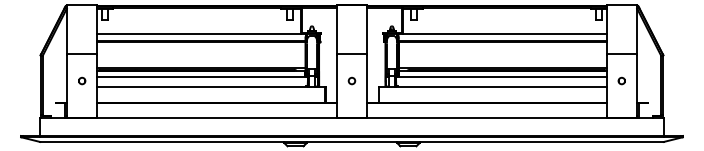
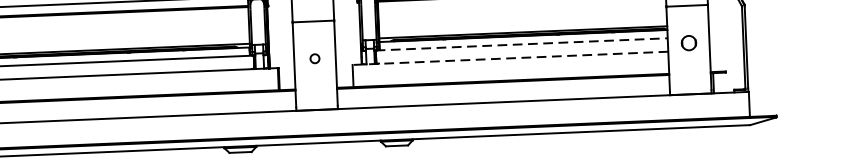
line: (501, 76) -> (521, 43), solid -> dashed
part: (621, 80) -> (688, 42), size x1.6
line: (492, 86) -> (509, 58), solid -> dashed

